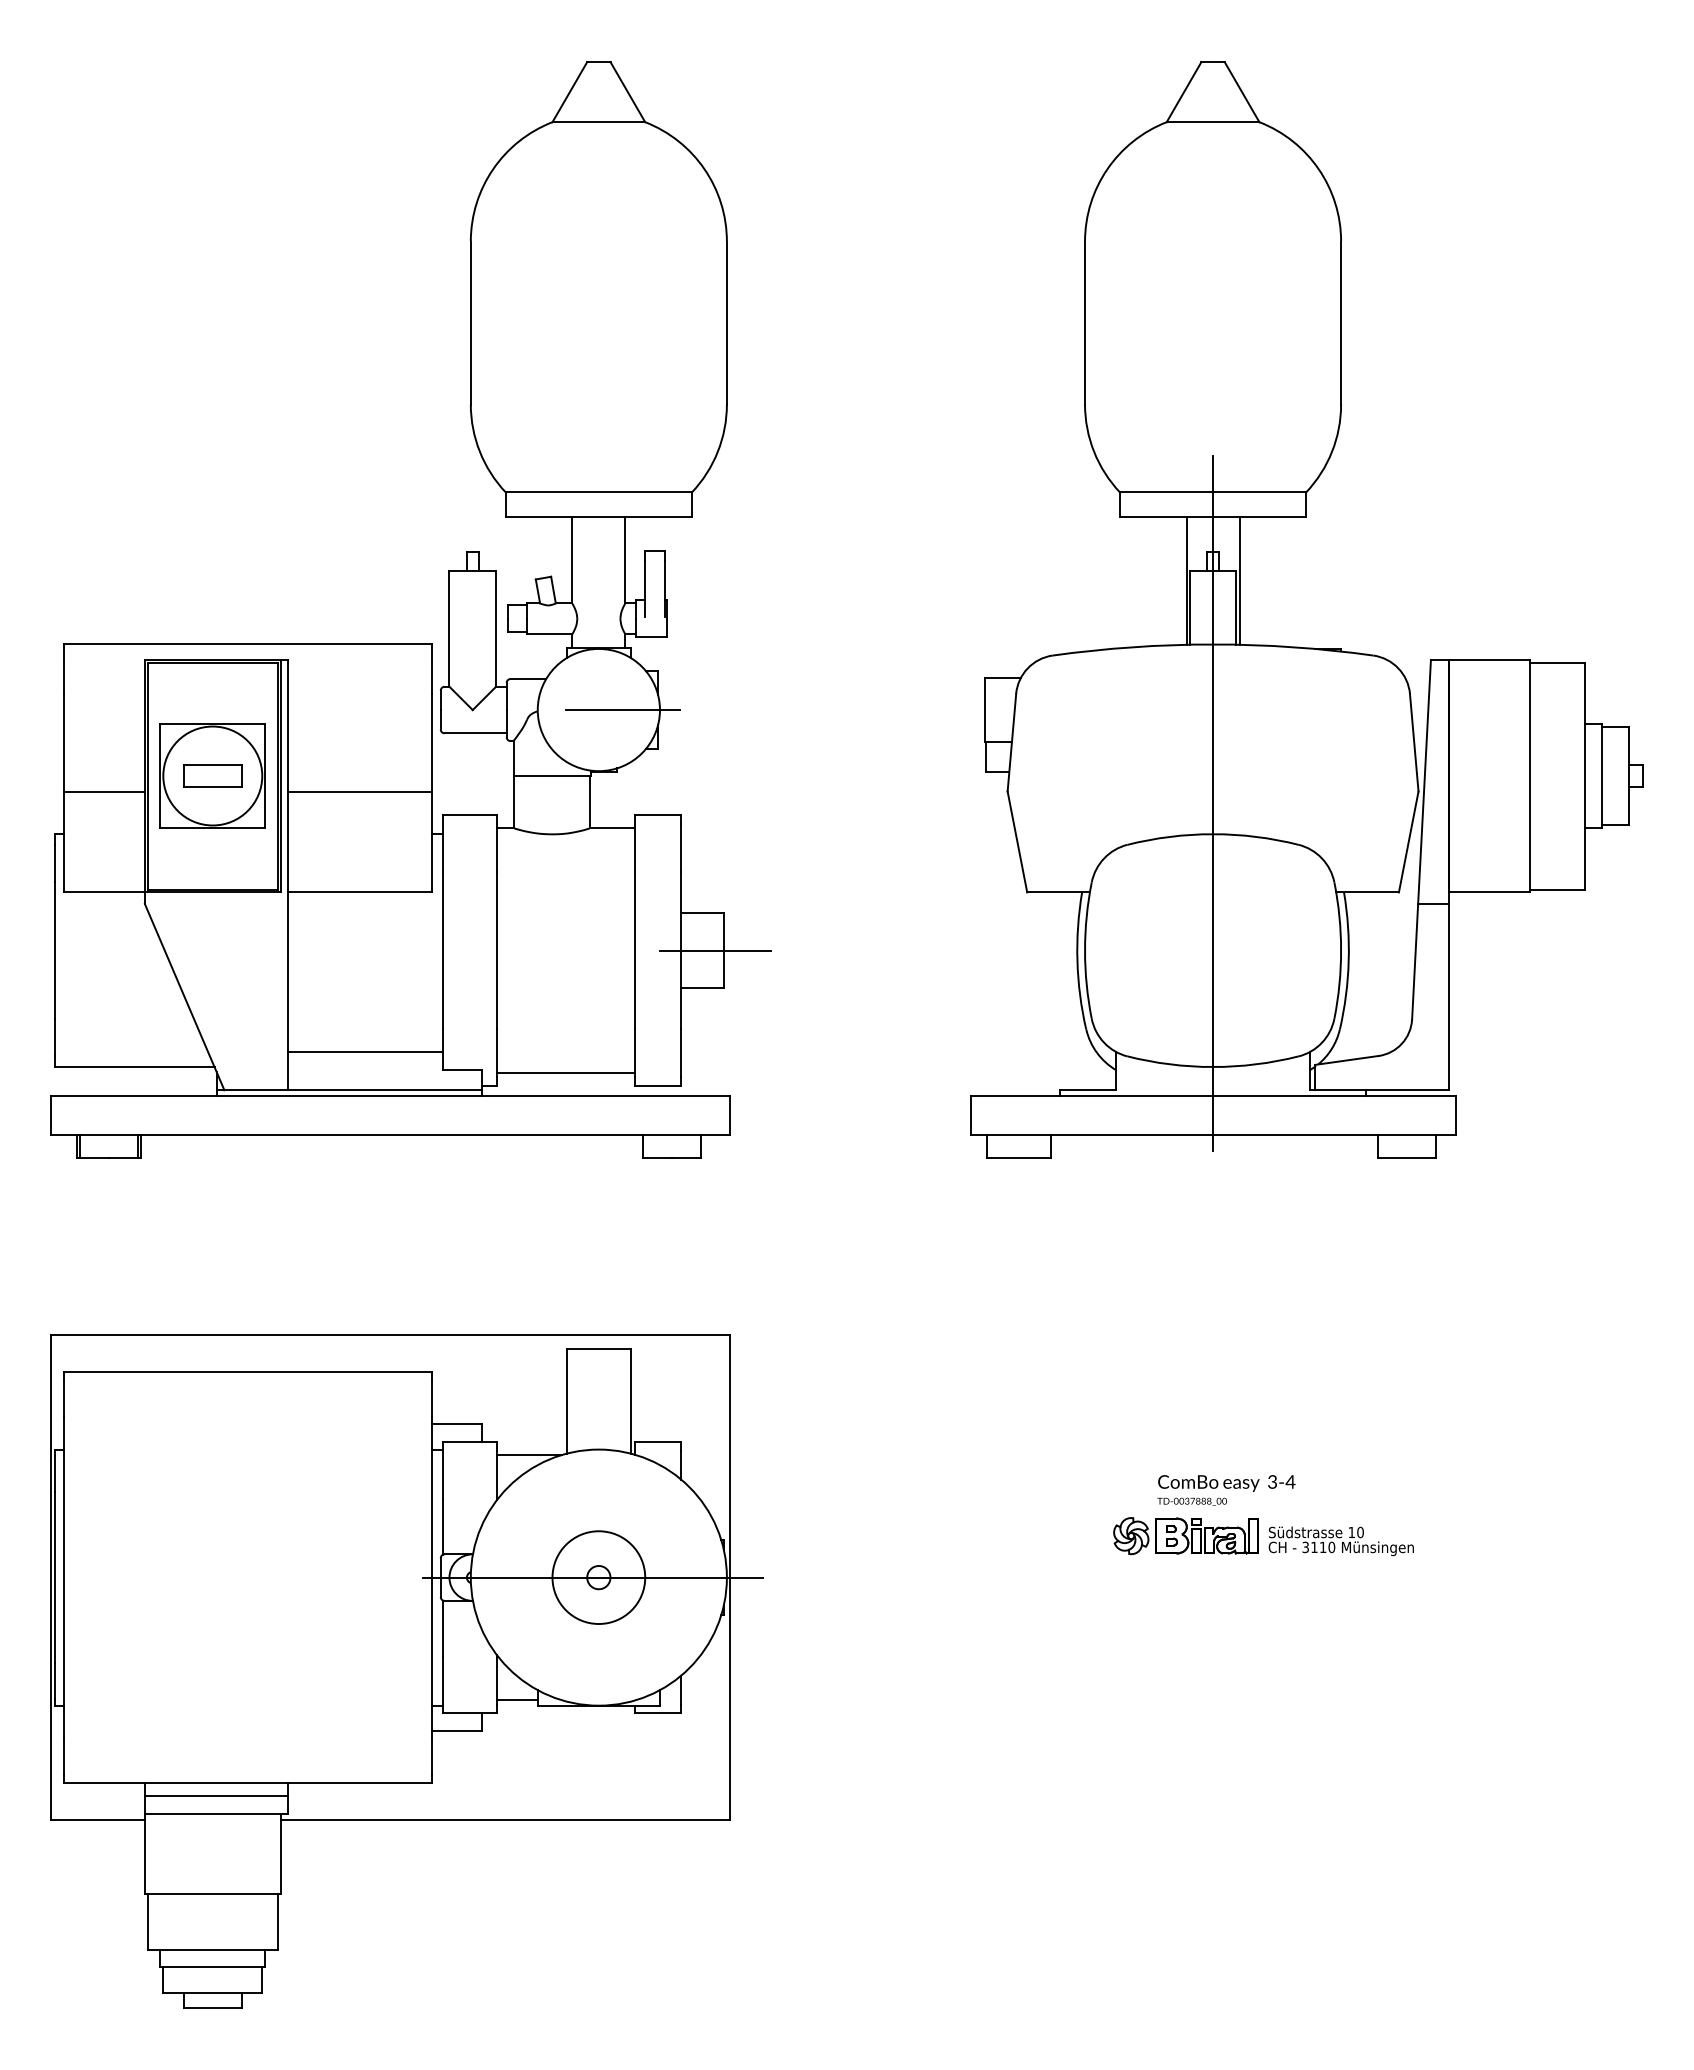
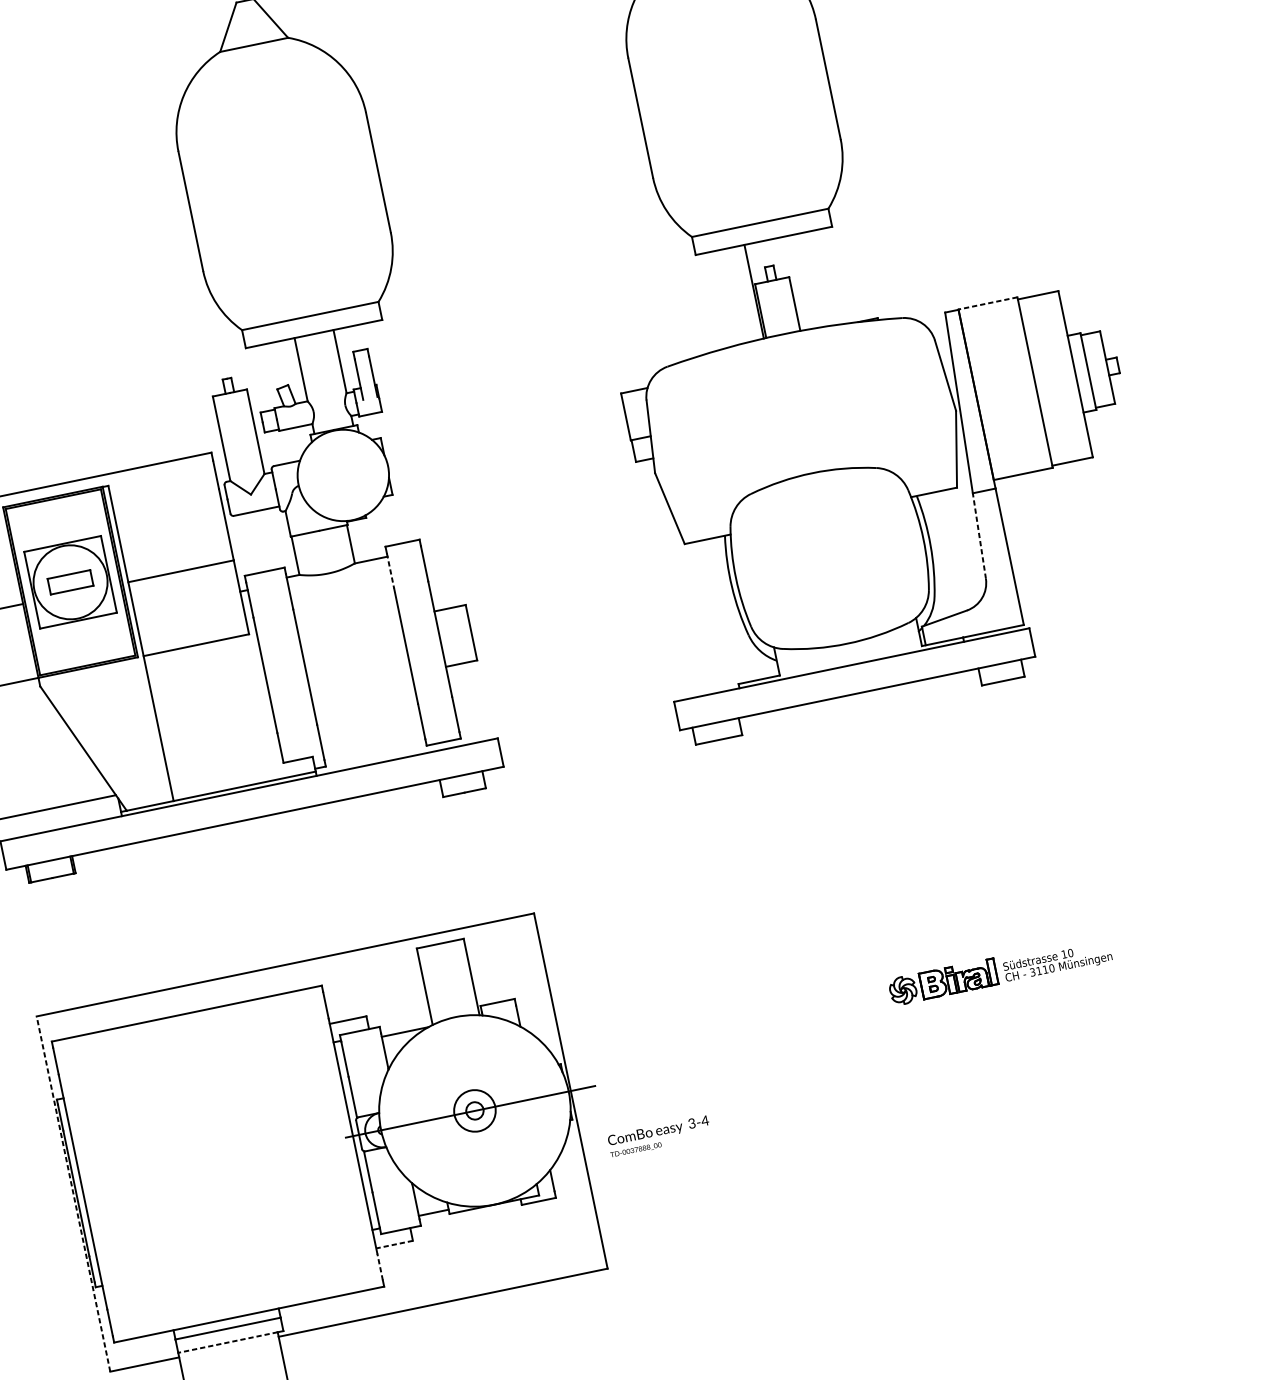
line: (1239, 580) -> (792, 283), removed
line: (1488, 659) -> (987, 303), solid -> dashed
line: (622, 710) -> (360, 472), removed
line: (1213, 803) -> (807, 450), removed
line: (634, 848) -> (390, 571), solid -> dashed
line: (715, 950) -> (465, 633), removed
line: (1415, 961) -> (979, 535), solid -> dashed
line: (365, 1051) -> (224, 760), removed
line: (565, 1072) -> (373, 745), removed
text: (1226, 1490) -> (659, 1136), moved
part: (1263, 1536) -> (1000, 970), moved
line: (50, 1577) -> (73, 1194), solid -> dashed
circle: (598, 1577) -> (474, 1110), size x0.6
line: (456, 1730) -> (393, 1244), solid -> dashed
line: (432, 1755) -> (380, 1266), solid -> dashed
line: (212, 1813) -> (227, 1342), solid -> dashed

